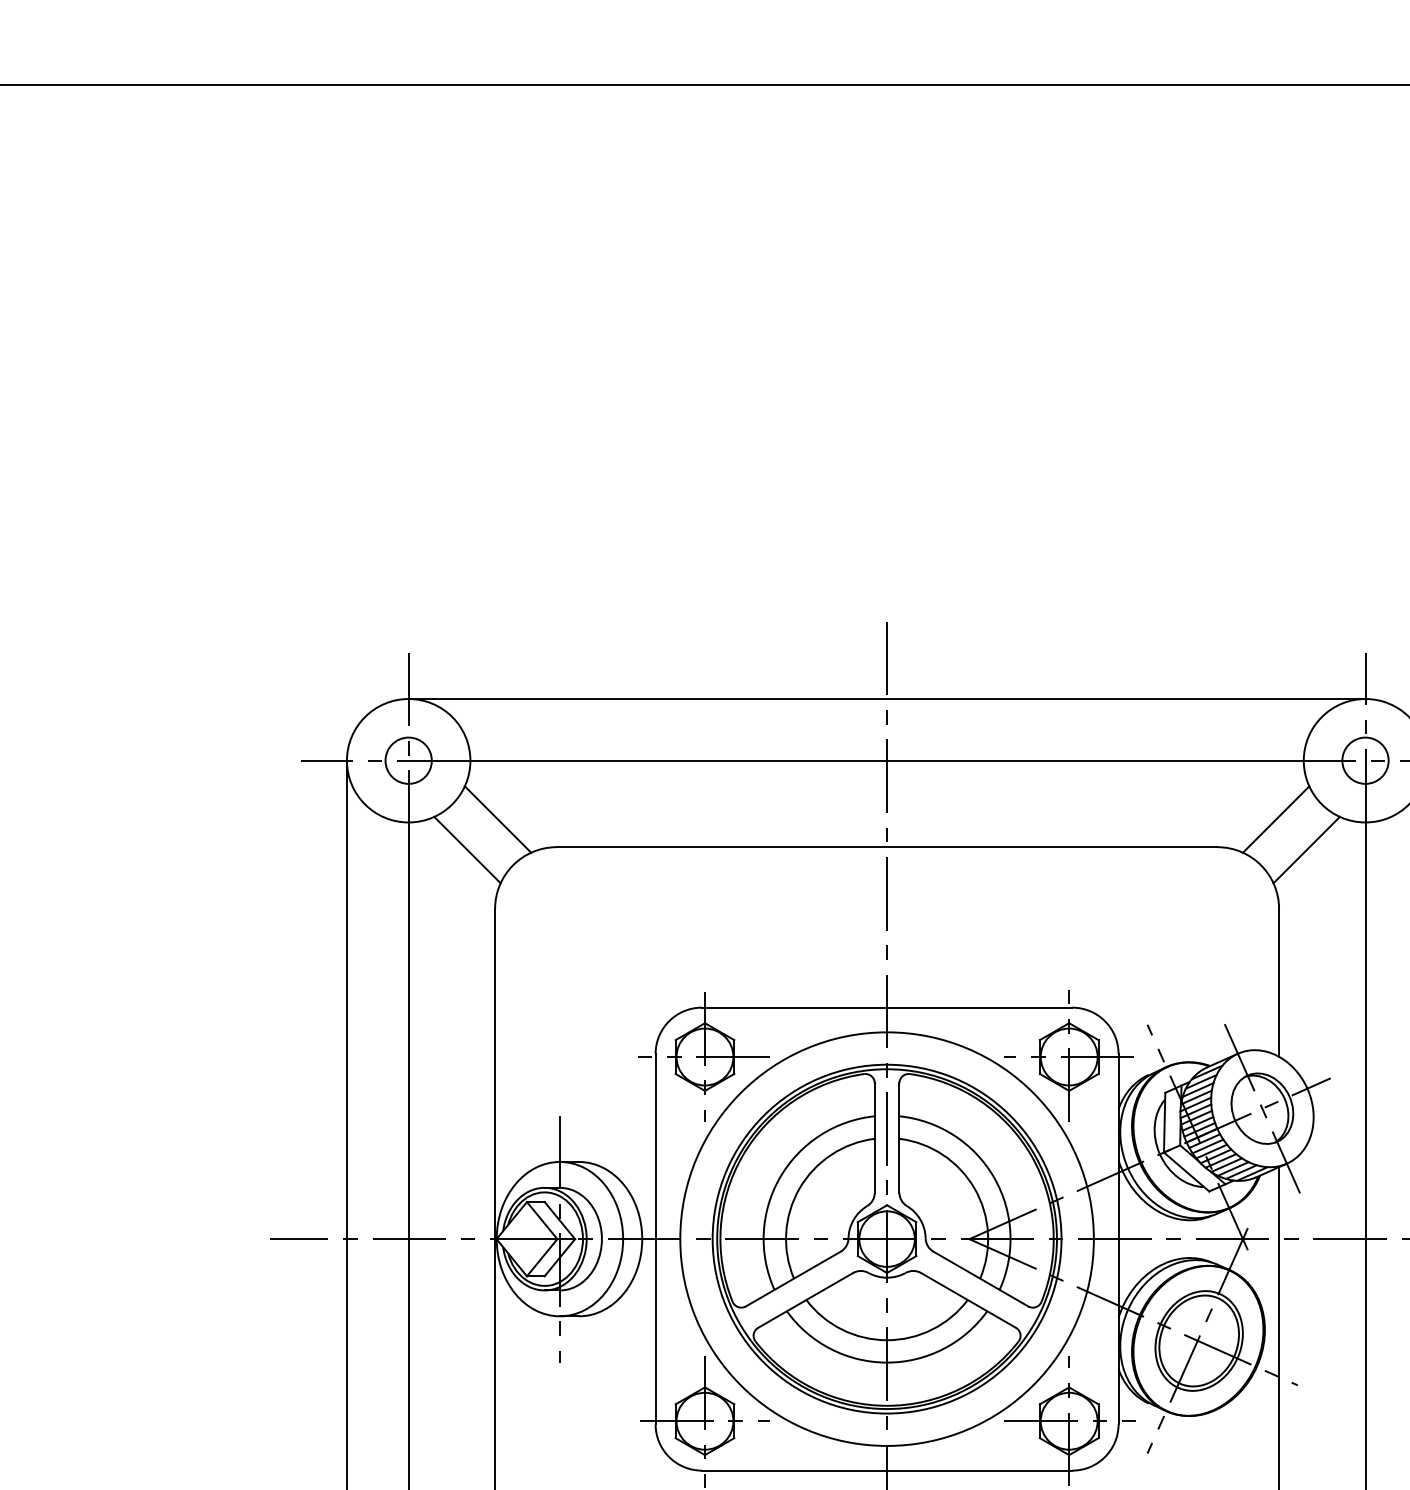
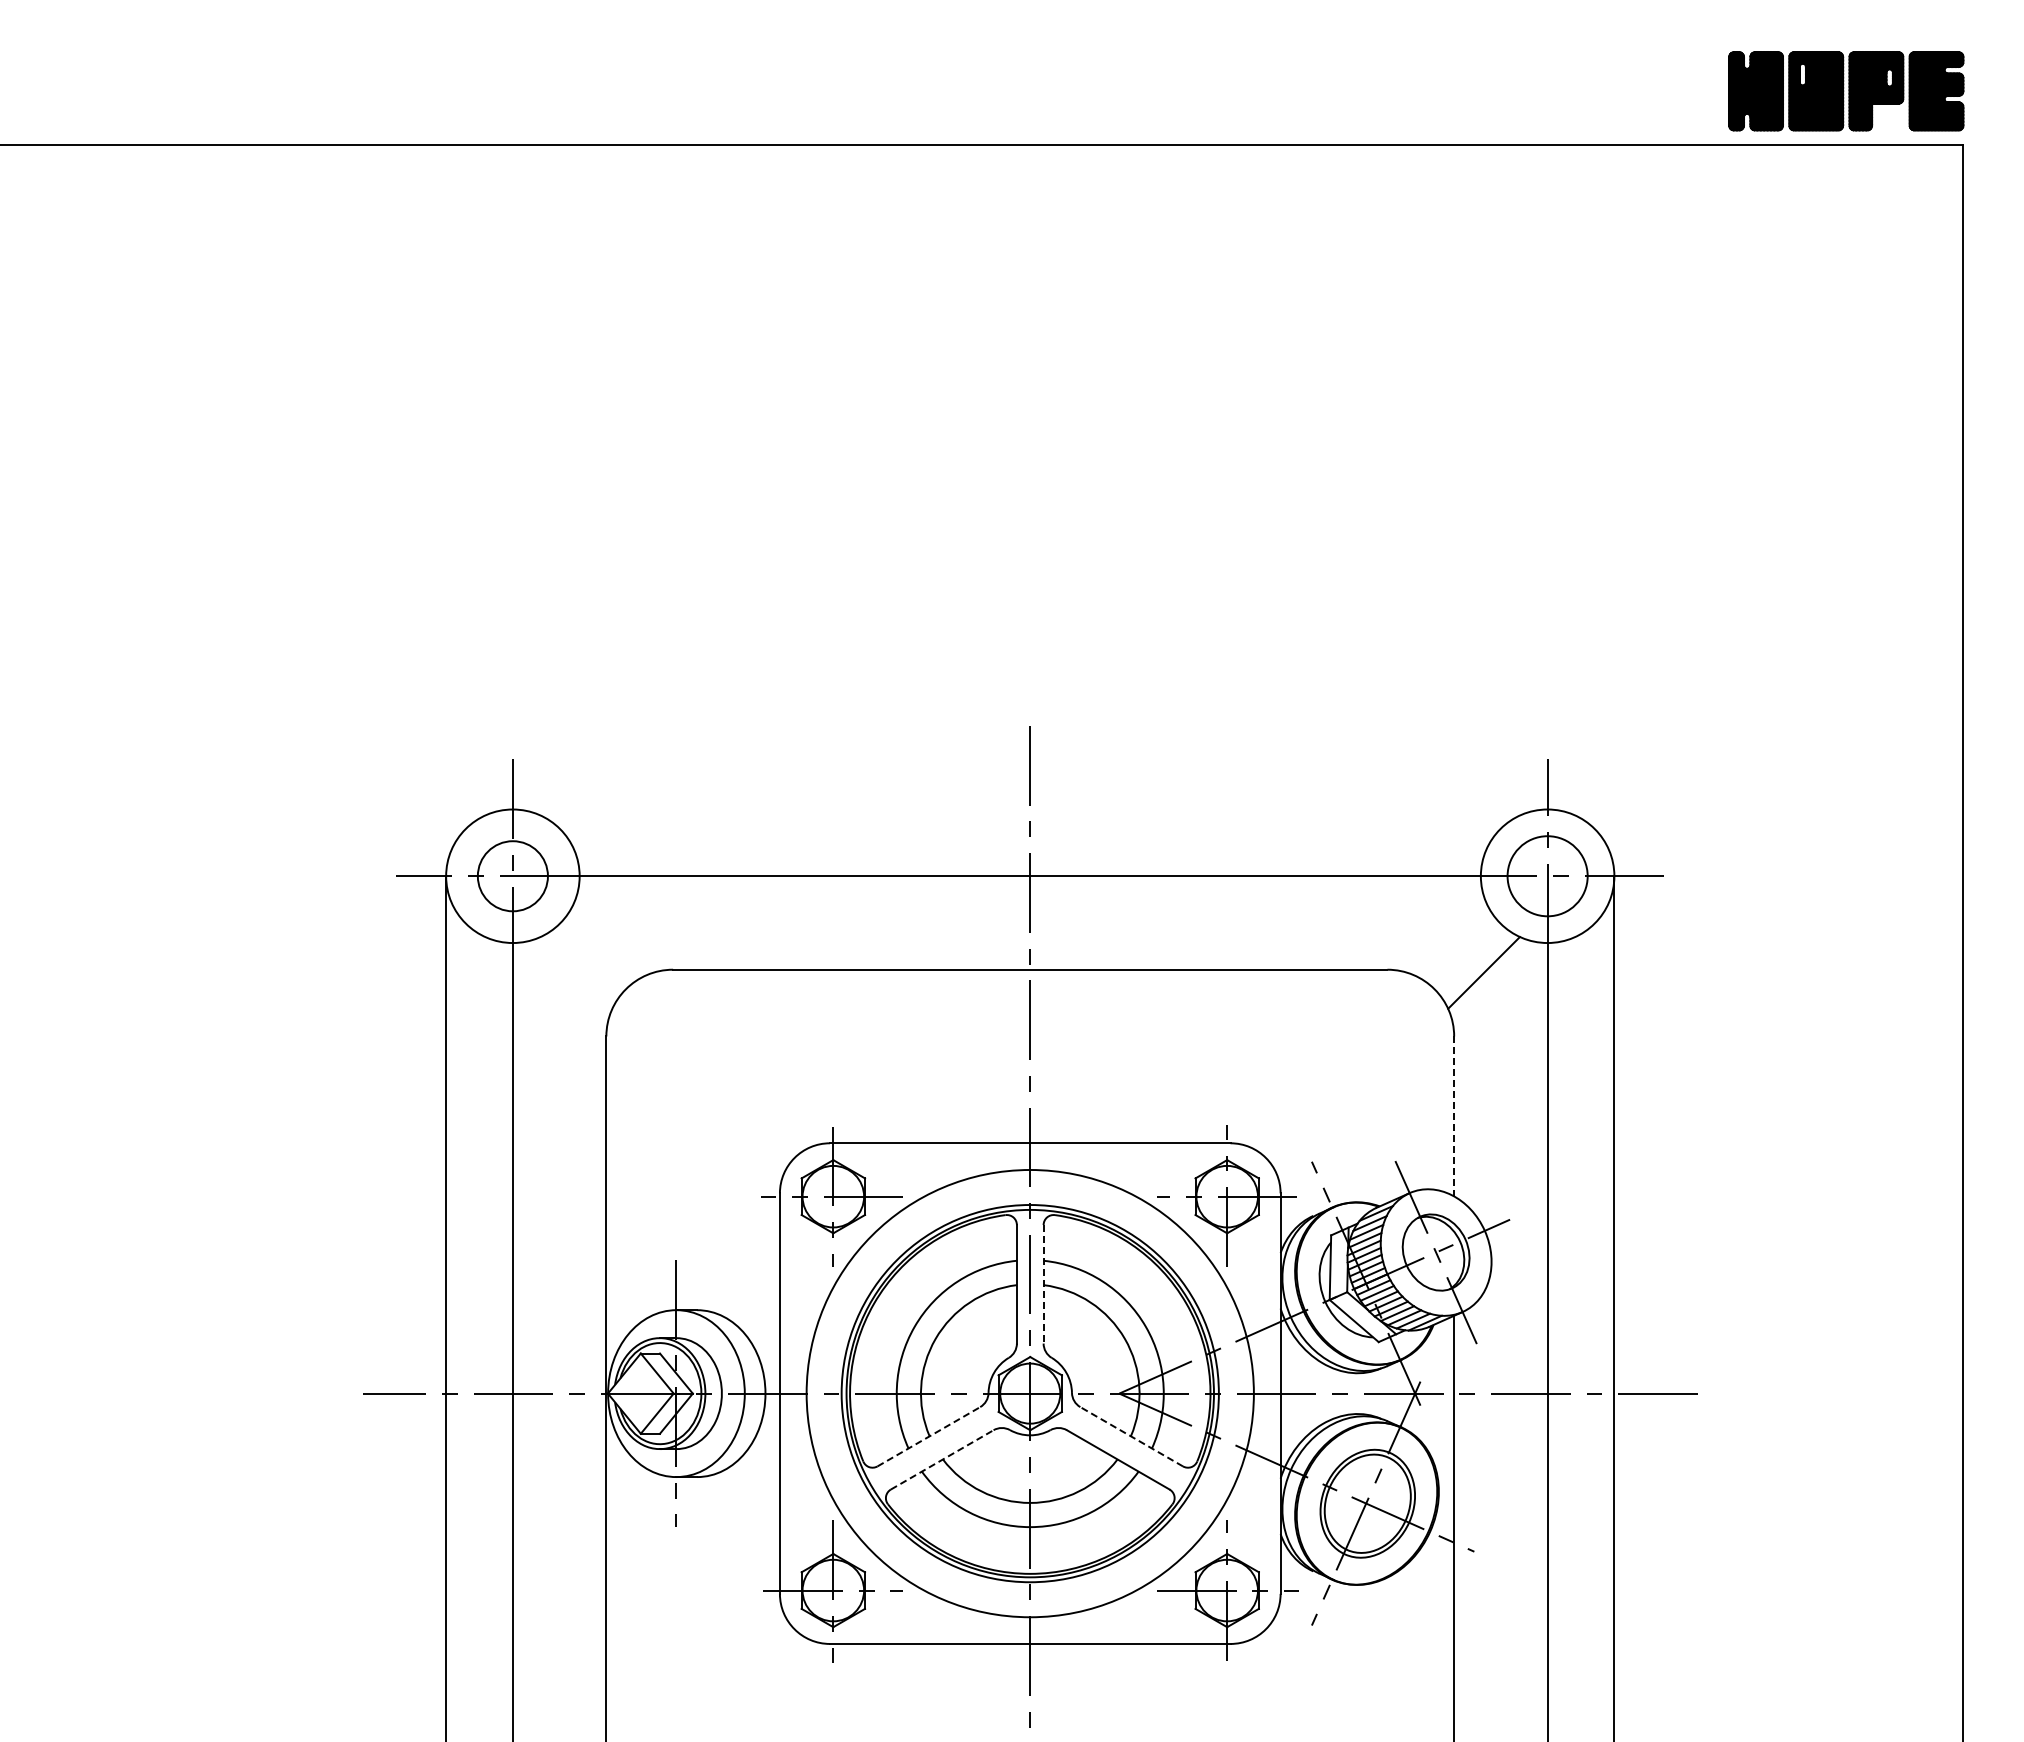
line: (886, 699) -> (1029, 809), removed
circle: (408, 760) -> (512, 876), size x1.4
circle: (1365, 760) -> (1547, 876), size x1.6
line: (498, 819) -> (609, 939), removed
line: (1275, 819) -> (1450, 939), removed
line: (467, 849) -> (576, 972), removed
line: (1279, 983) -> (1454, 1117), solid -> dashed
line: (899, 1138) -> (1043, 1284), solid -> dashed
line: (793, 1278) -> (929, 1436), solid -> dashed
line: (980, 1278) -> (1131, 1436), solid -> dashed
line: (805, 1300) -> (942, 1459), solid -> dashed

